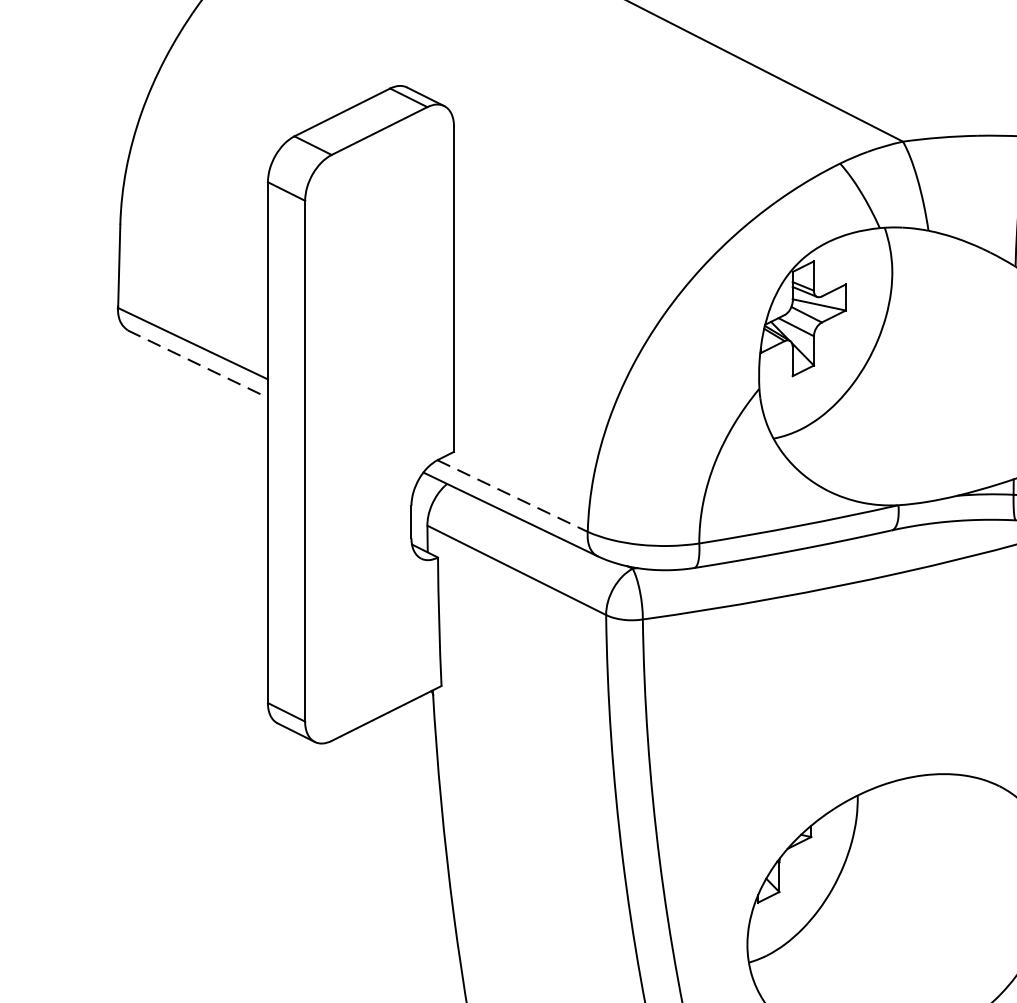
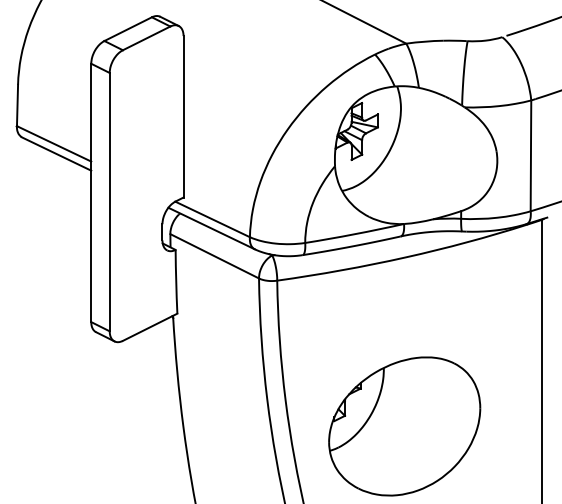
line: (197, 363) -> (56, 153), dashed -> solid
line: (514, 496) -> (213, 219), dashed -> solid

